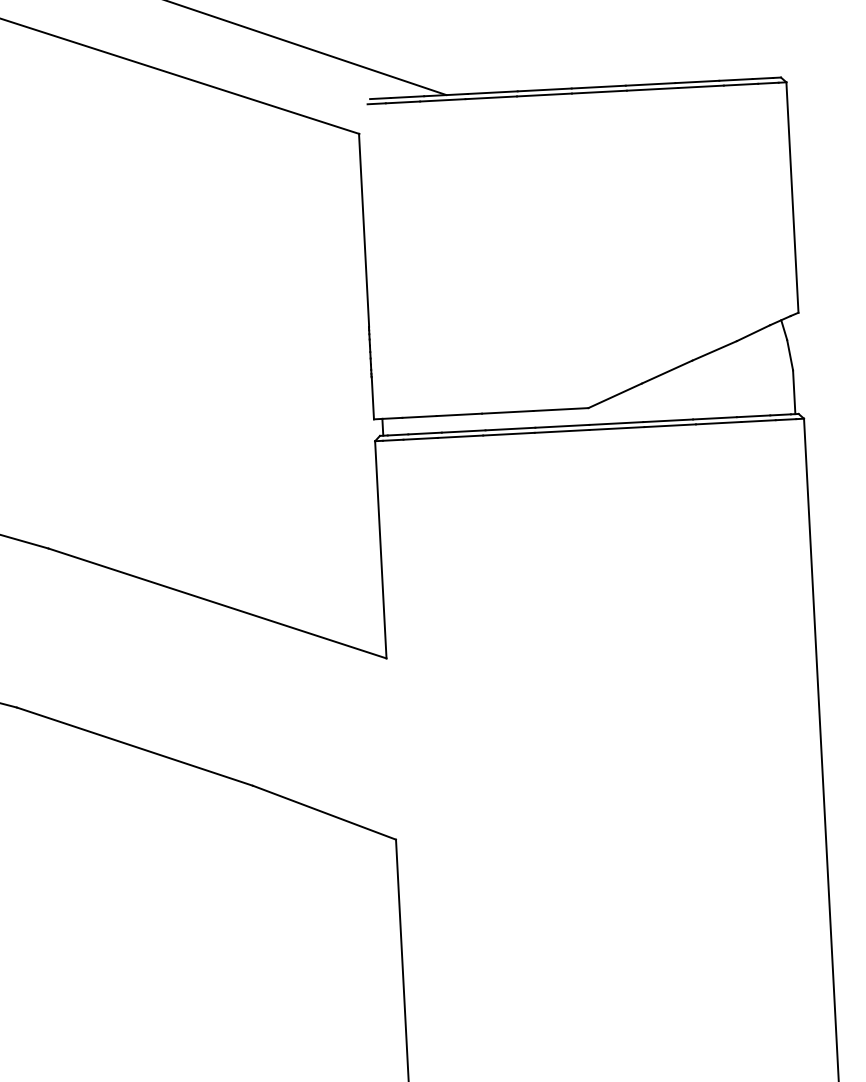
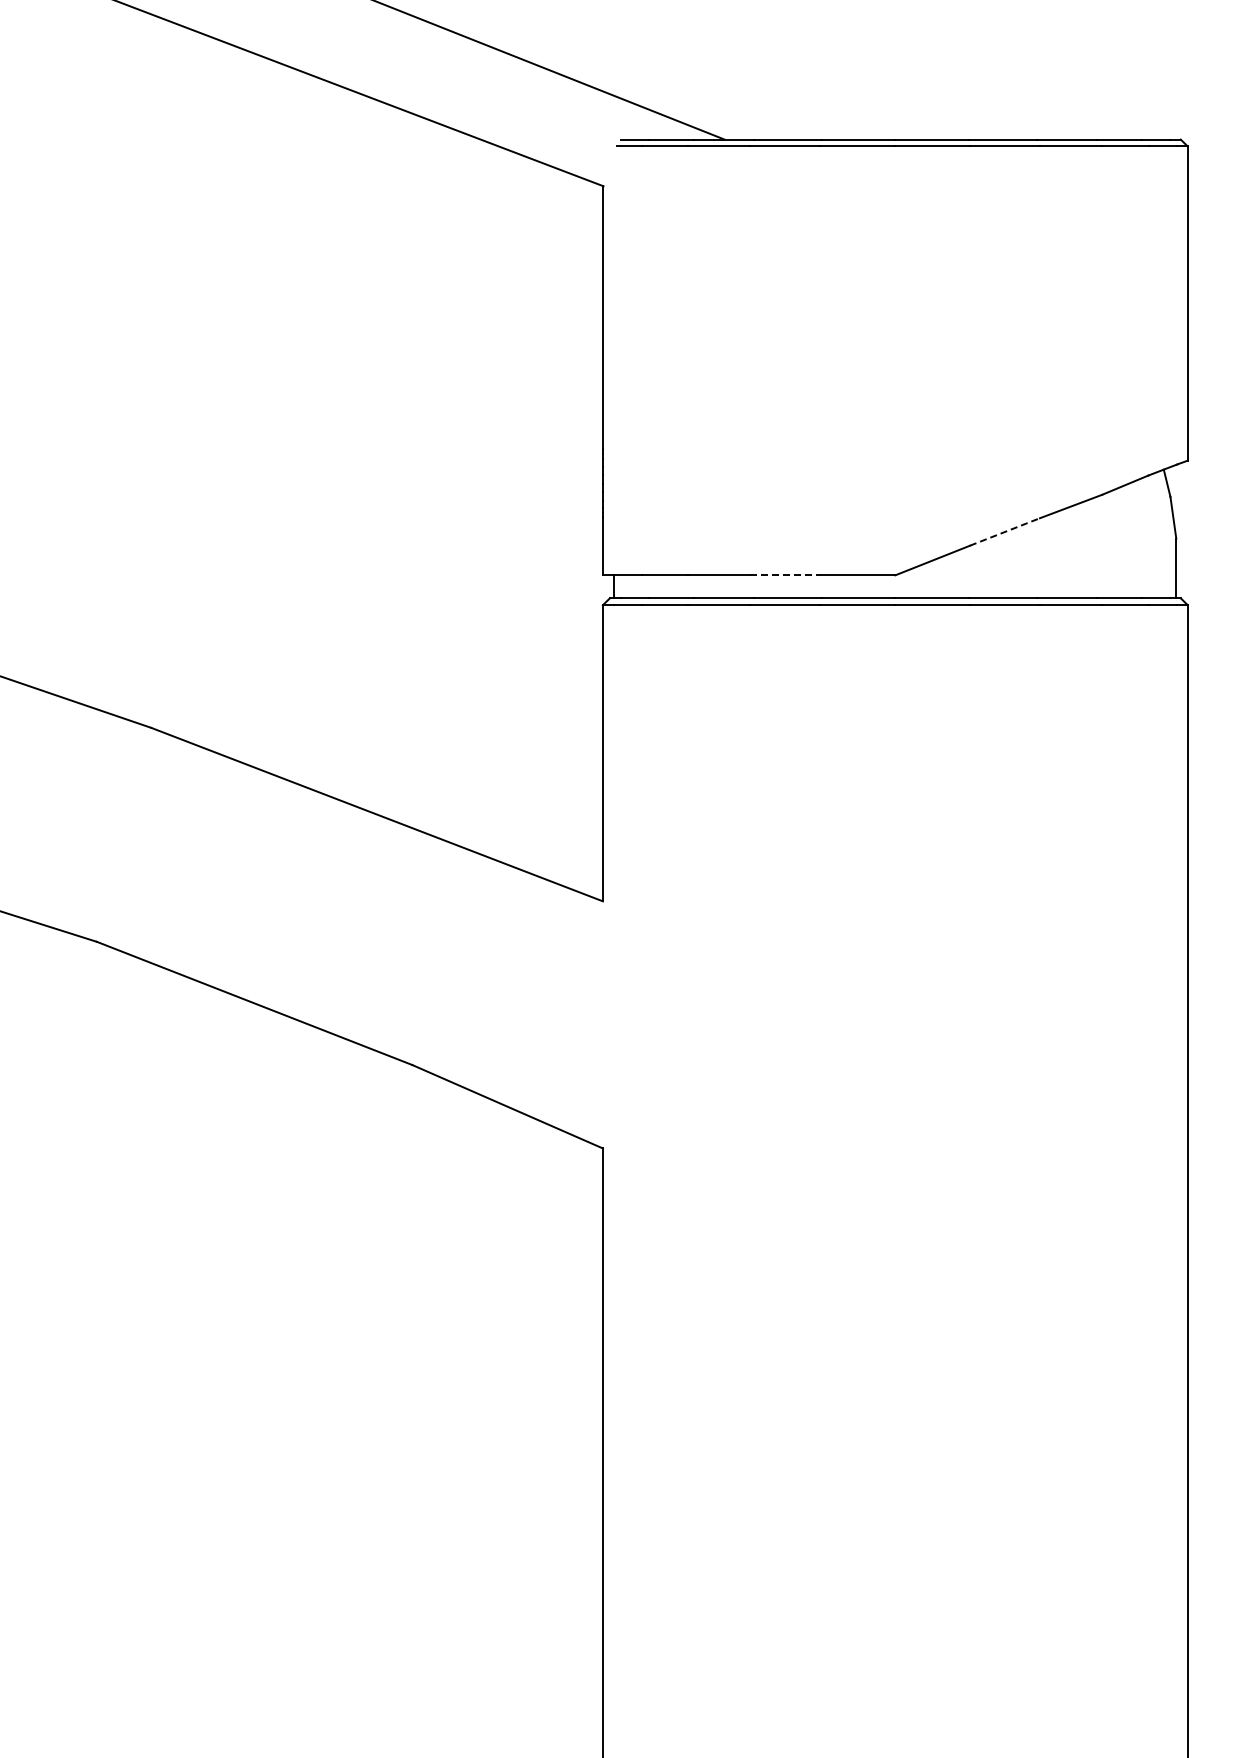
line: (666, 372) -> (1004, 532), solid -> dashed
line: (507, 412) -> (785, 575), solid -> dashed

